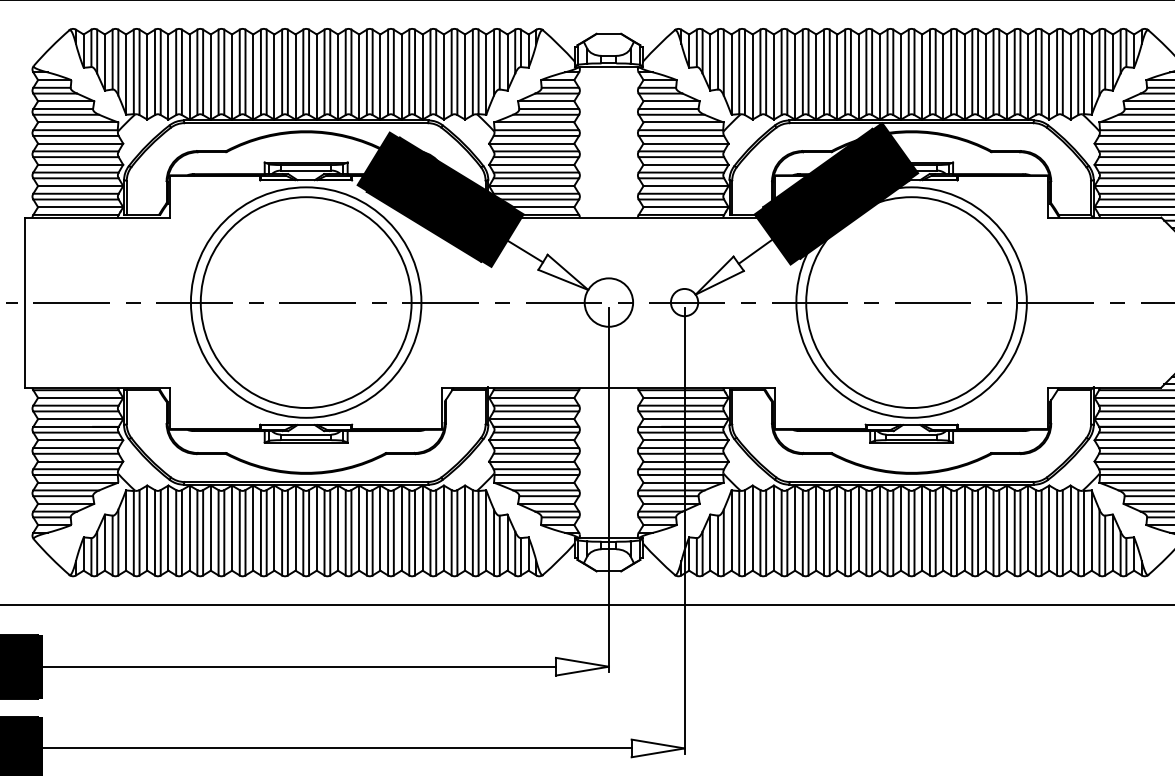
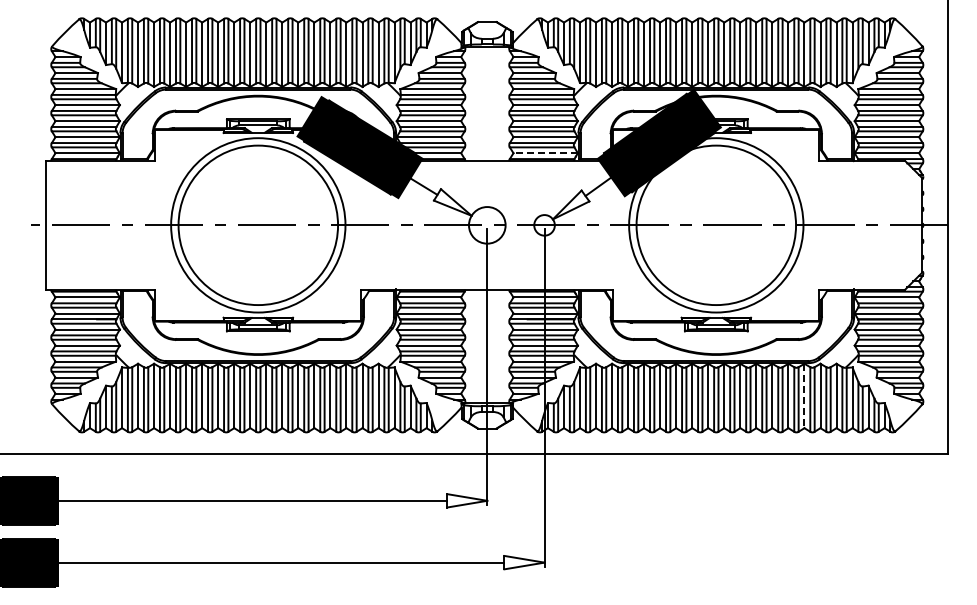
line: (685, 207) -> (545, 153), solid -> dashed
line: (1028, 528) -> (804, 396), solid -> dashed

